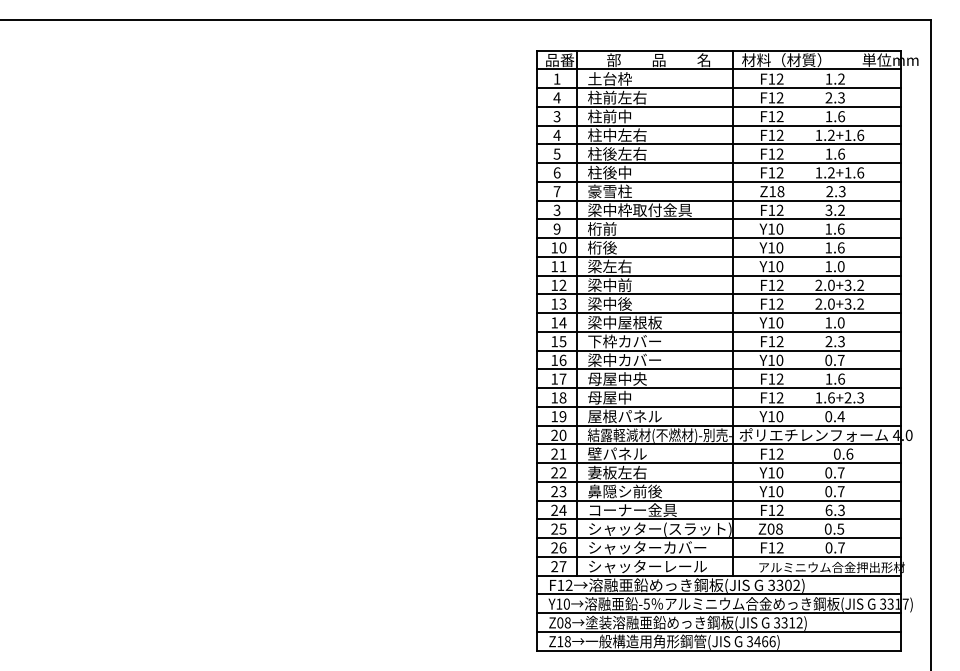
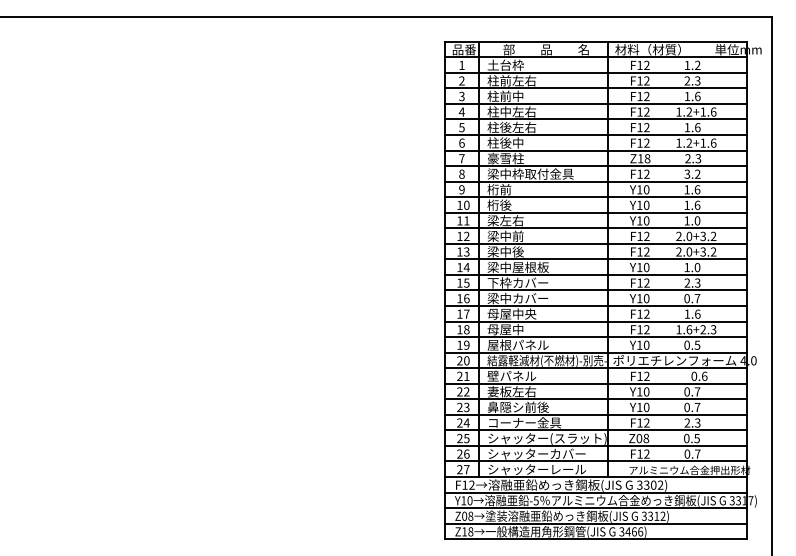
text: (556, 97) -> (461, 80), 4 -> 2
text: (556, 209) -> (461, 173), 3 -> 8
text: (839, 415) -> (696, 344), 0.4 -> 0.5
text: (829, 509) -> (687, 422), 6.3 -> 2.3

